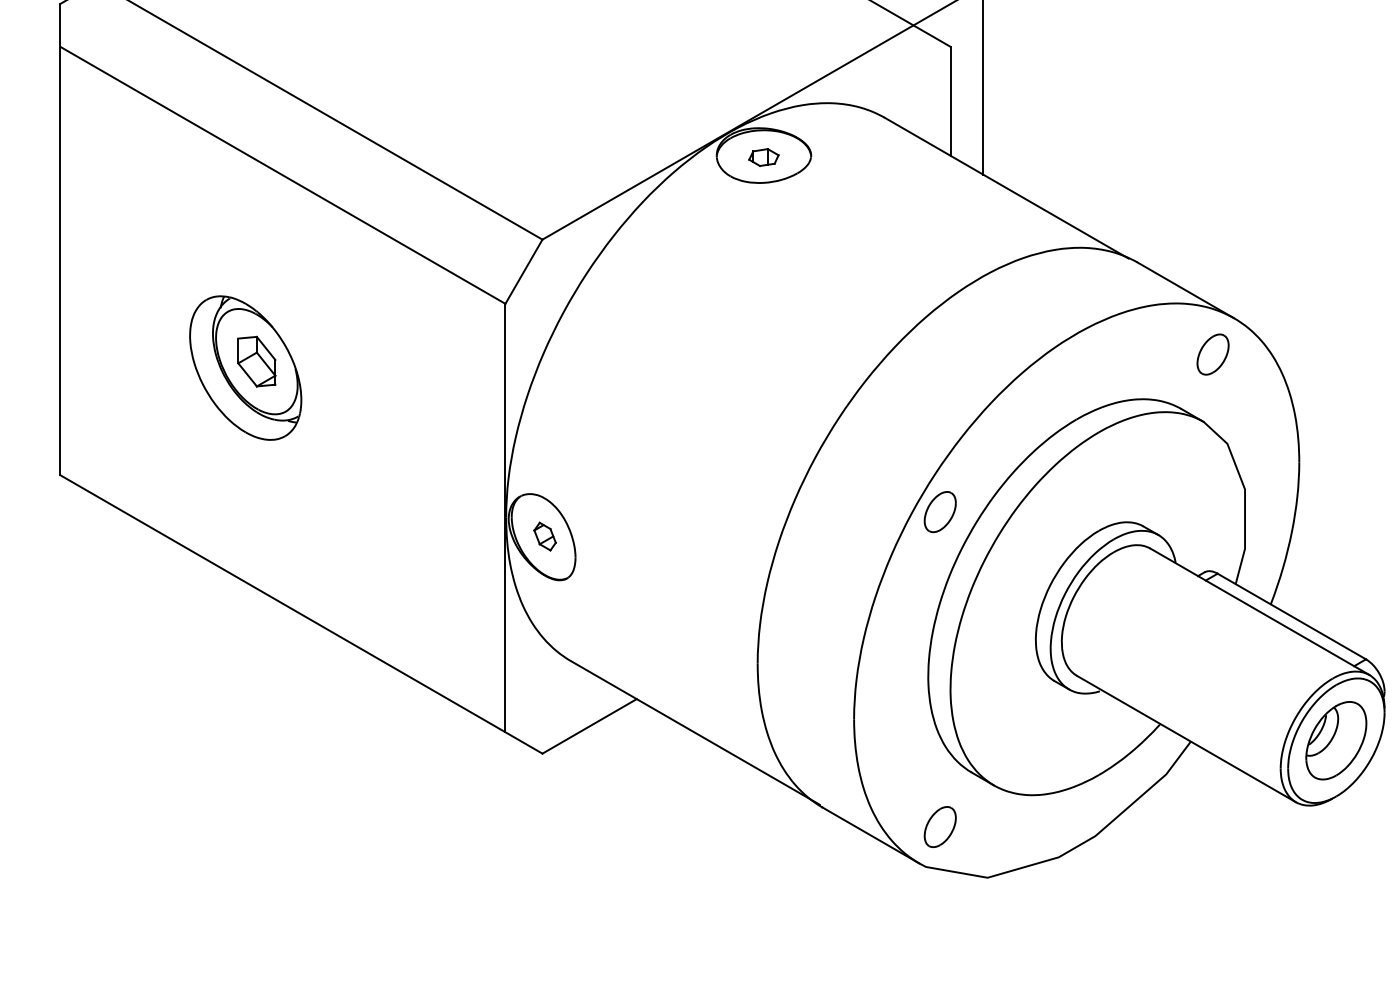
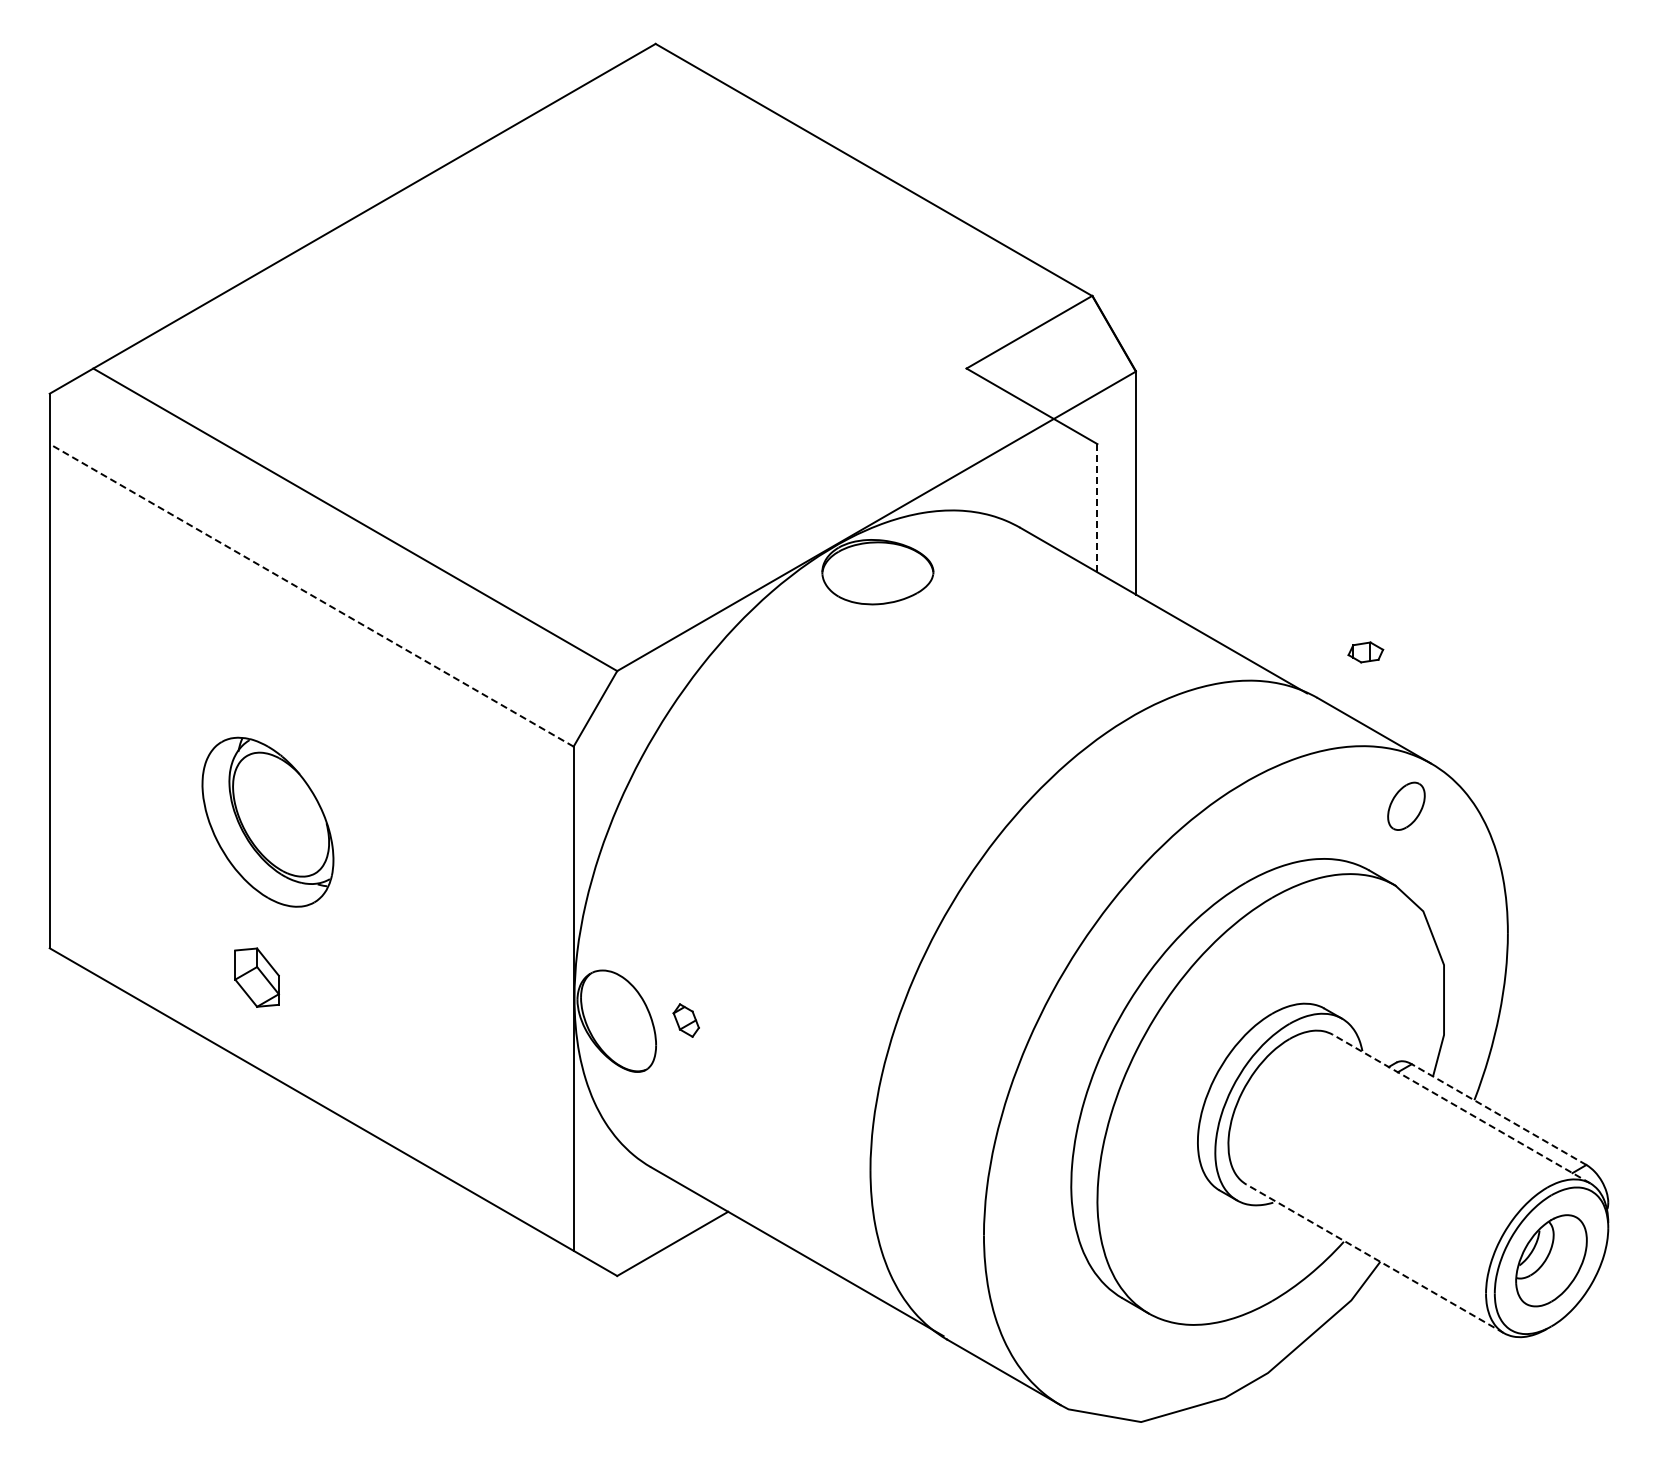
line: (950, 101) -> (1097, 508), solid -> dashed
part: (763, 157) -> (1365, 652), moved
line: (282, 175) -> (311, 595), solid -> dashed
part: (256, 361) -> (256, 977), moved
part: (940, 511) -> (1085, 991), removed
part: (544, 536) -> (685, 1020), moved
line: (1259, 612) -> (1461, 1109), solid -> dashed
line: (1292, 616) -> (1499, 1114), solid -> dashed
line: (1186, 738) -> (1375, 1258), solid -> dashed
part: (940, 826) -> (1085, 1361), removed

